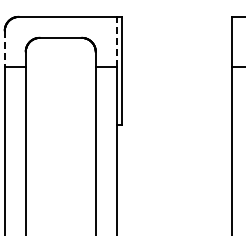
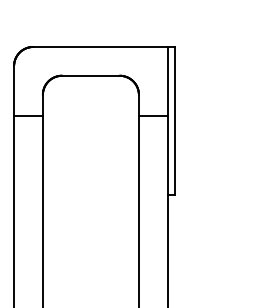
line: (116, 41) -> (167, 80), dashed -> solid
line: (4, 49) -> (13, 91), dashed -> solid

